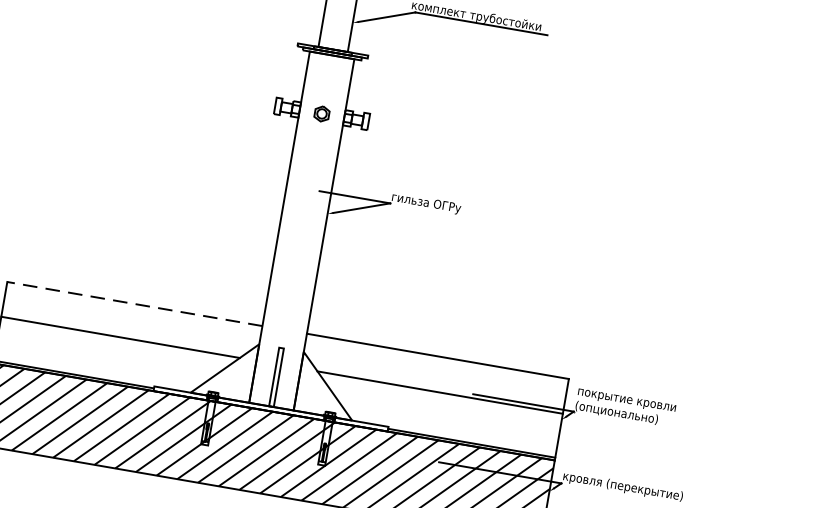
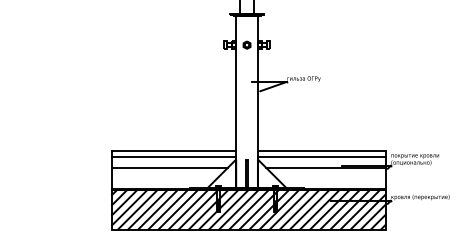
line: (134, 303) -> (173, 150), dashed -> solid
line: (132, 315) -> (173, 156), added
line: (434, 368) -> (321, 156), added

